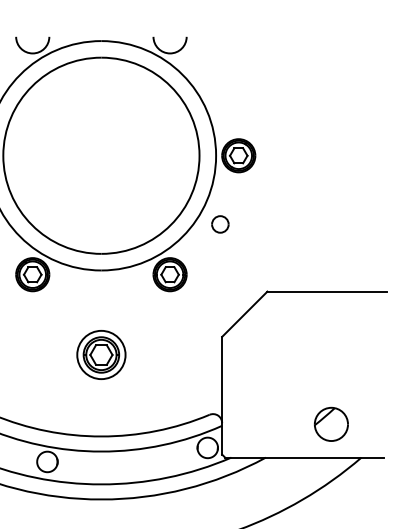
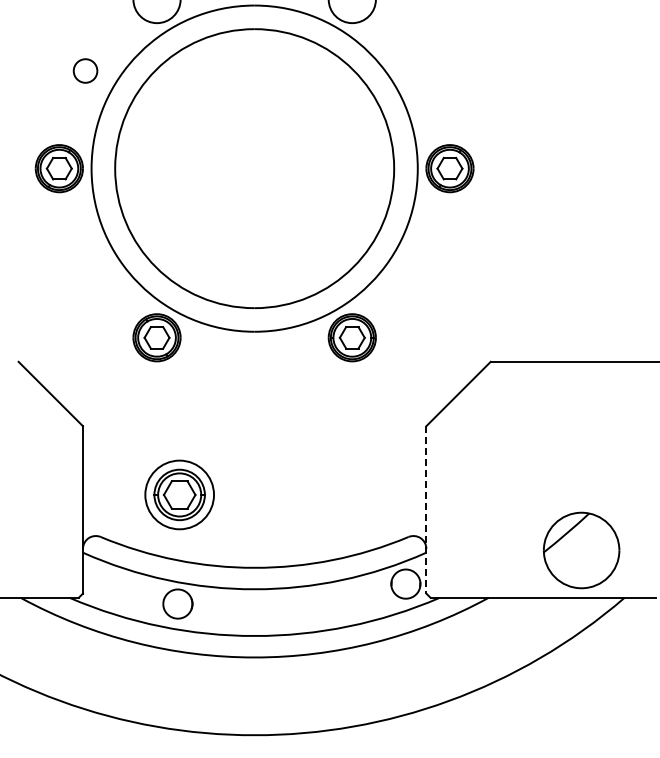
part: (220, 223) -> (423, 265), removed
part: (101, 354) -> (179, 494), moved
line: (222, 395) -> (426, 509), solid -> dashed
part: (331, 424) -> (581, 550), size x1.6

